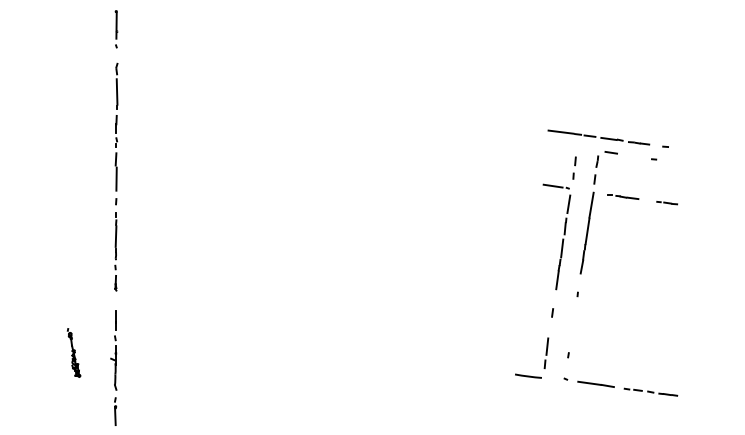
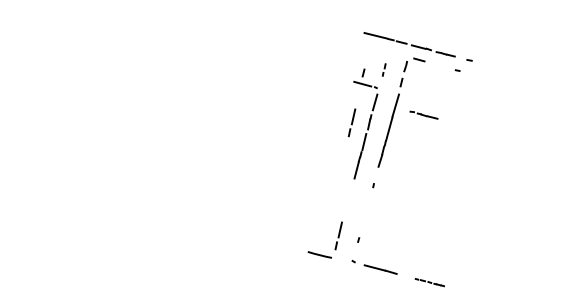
part: (574, 167) -> (384, 69), size x0.6
line: (623, 196) -> (424, 114), moved
line: (666, 203) -> (464, 112), removed
line: (546, 228) -> (352, 122), added
line: (552, 312) -> (363, 72), moved
part: (650, 391) -> (429, 281), size x0.6

